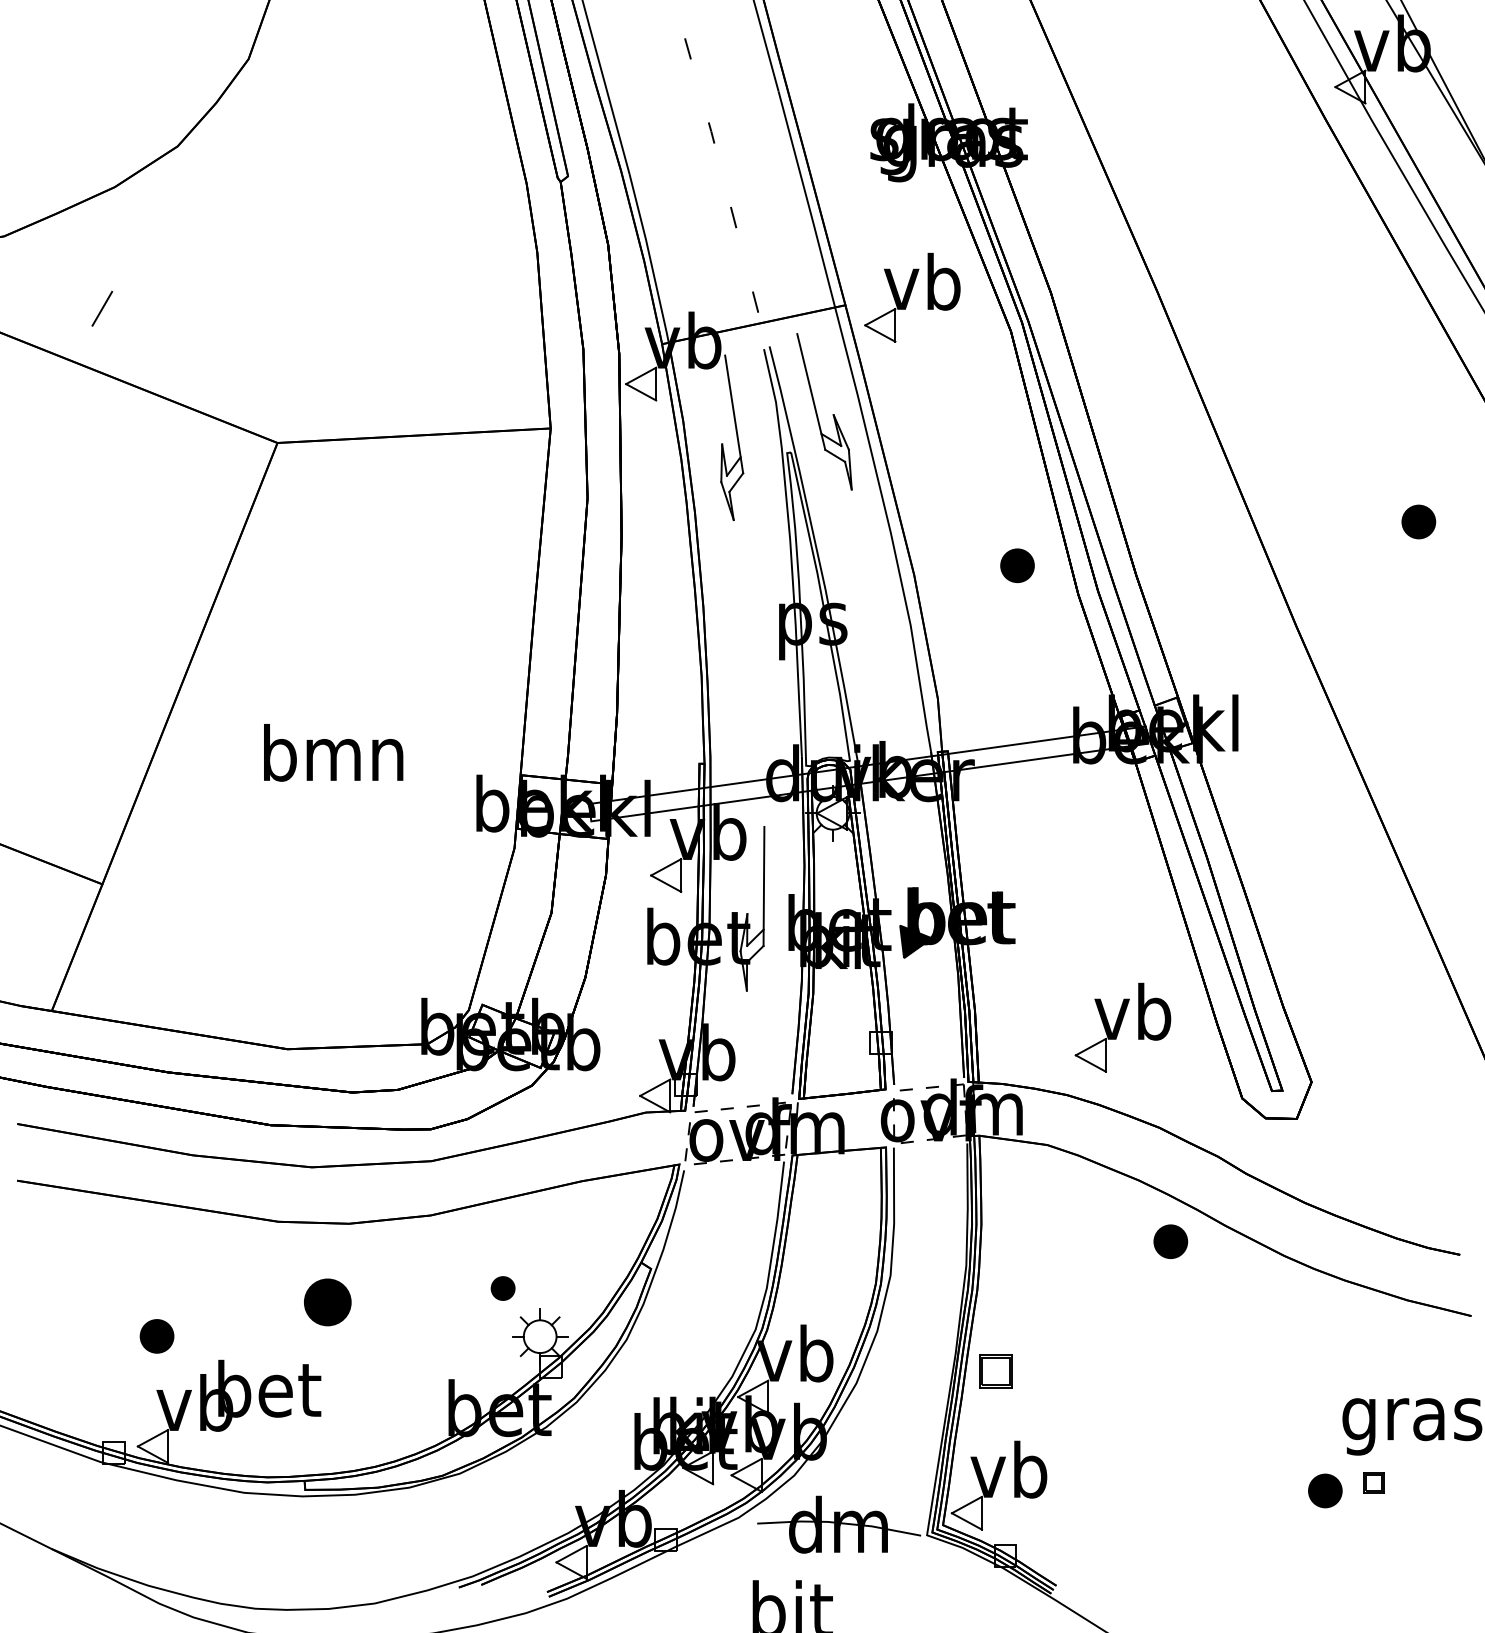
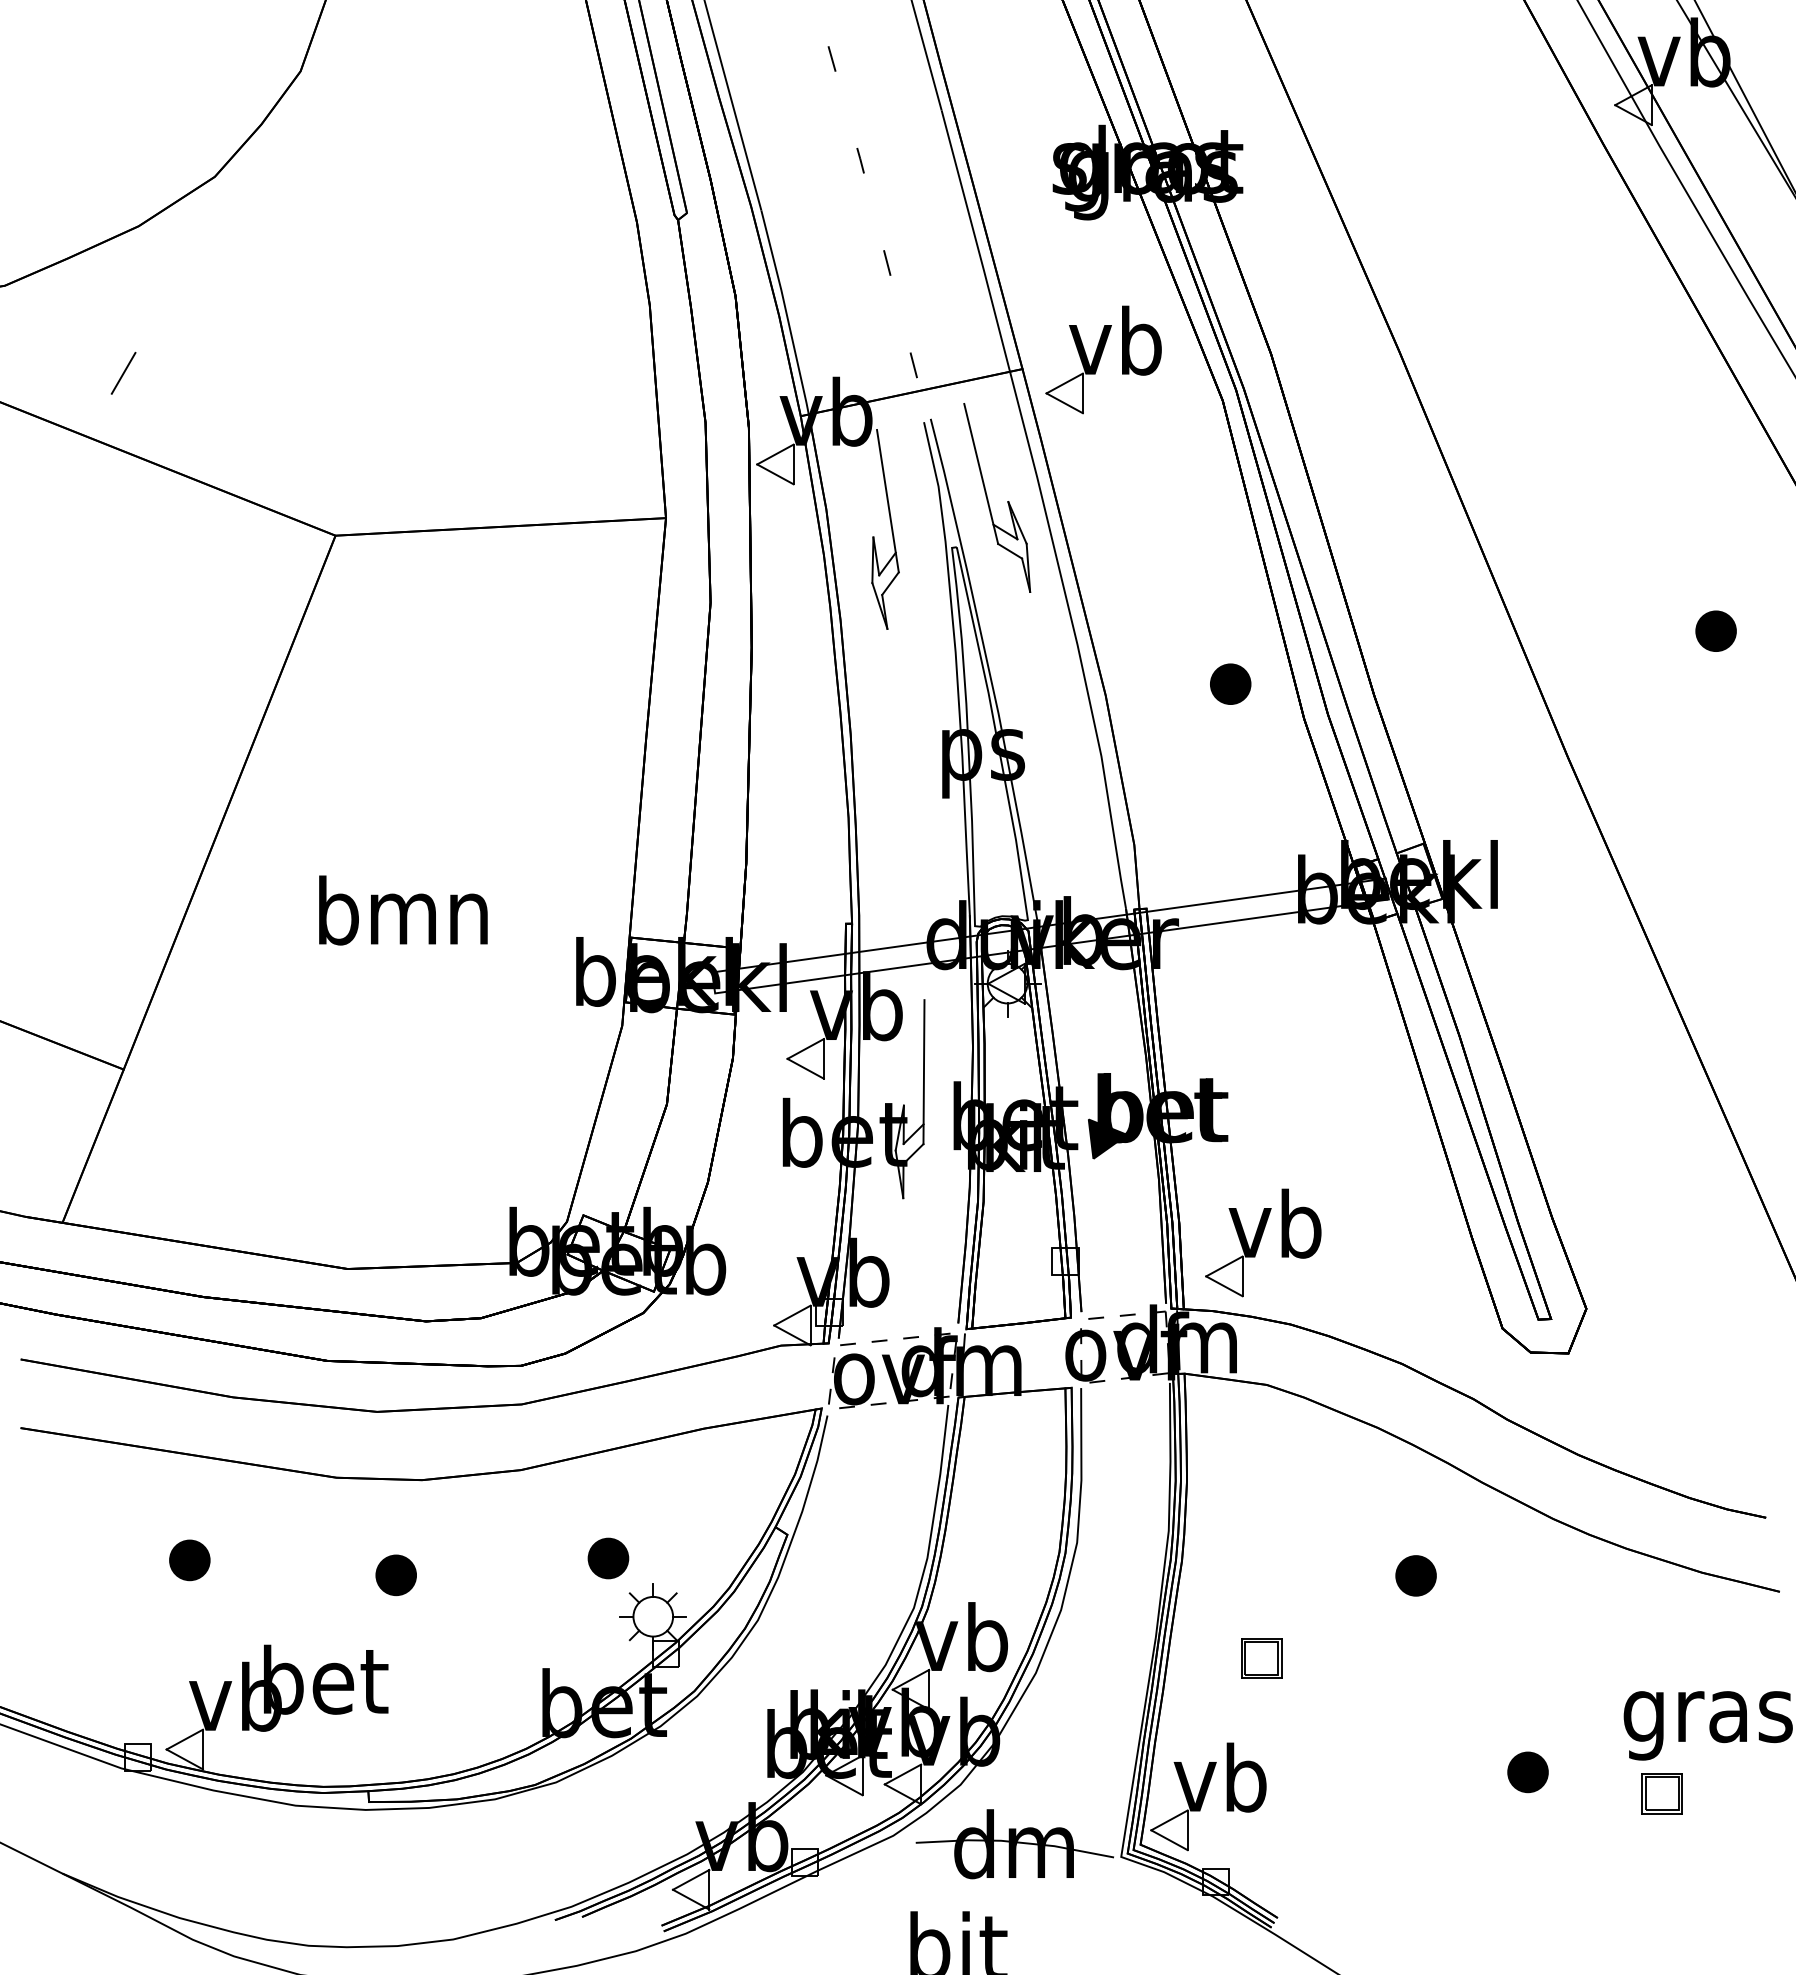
part: (1123, 1027) -> (1263, 1242), moved
part: (1170, 1241) -> (1415, 1575), moved
part: (503, 1288) -> (608, 1558), size x1.43
part: (327, 1302) -> (395, 1575), size x0.71
part: (156, 1336) -> (189, 1560), moved
part: (995, 1371) -> (1261, 1658), moved
part: (1373, 1482) -> (1661, 1793), size x1.67
part: (1324, 1491) -> (1527, 1772), moved

